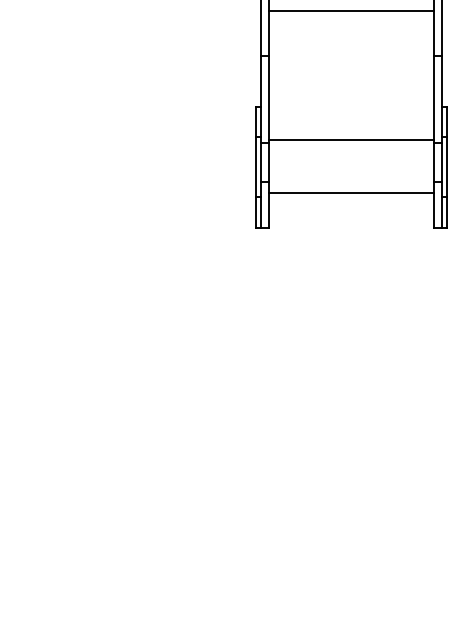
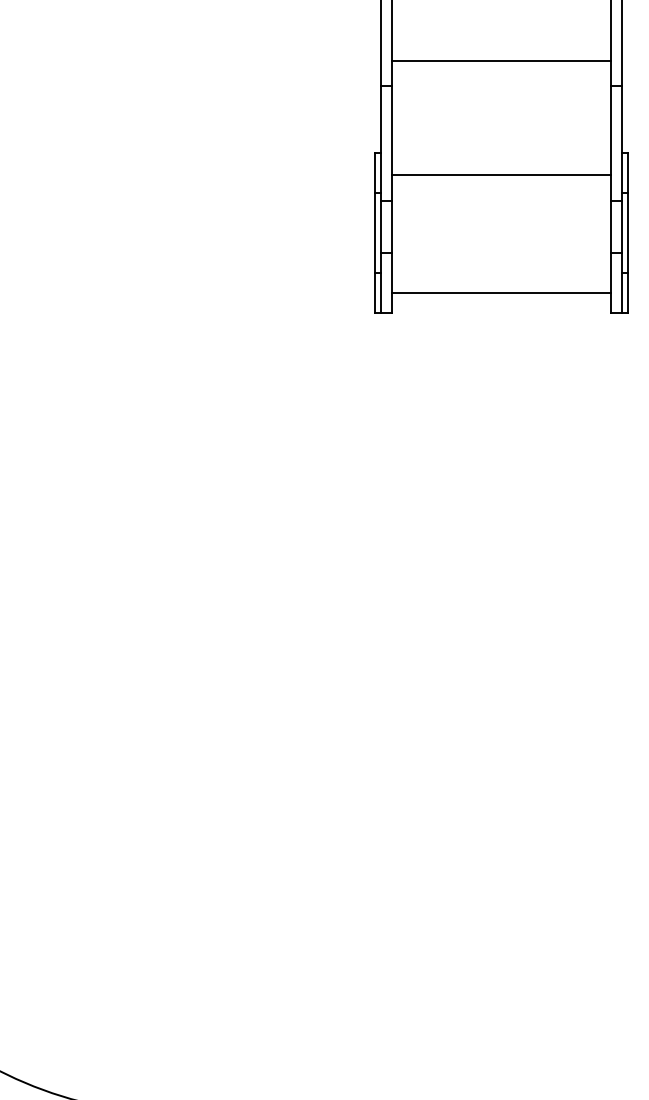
line: (350, 10) -> (500, 60), moved
line: (350, 140) -> (500, 175), moved
line: (350, 193) -> (500, 293), moved

